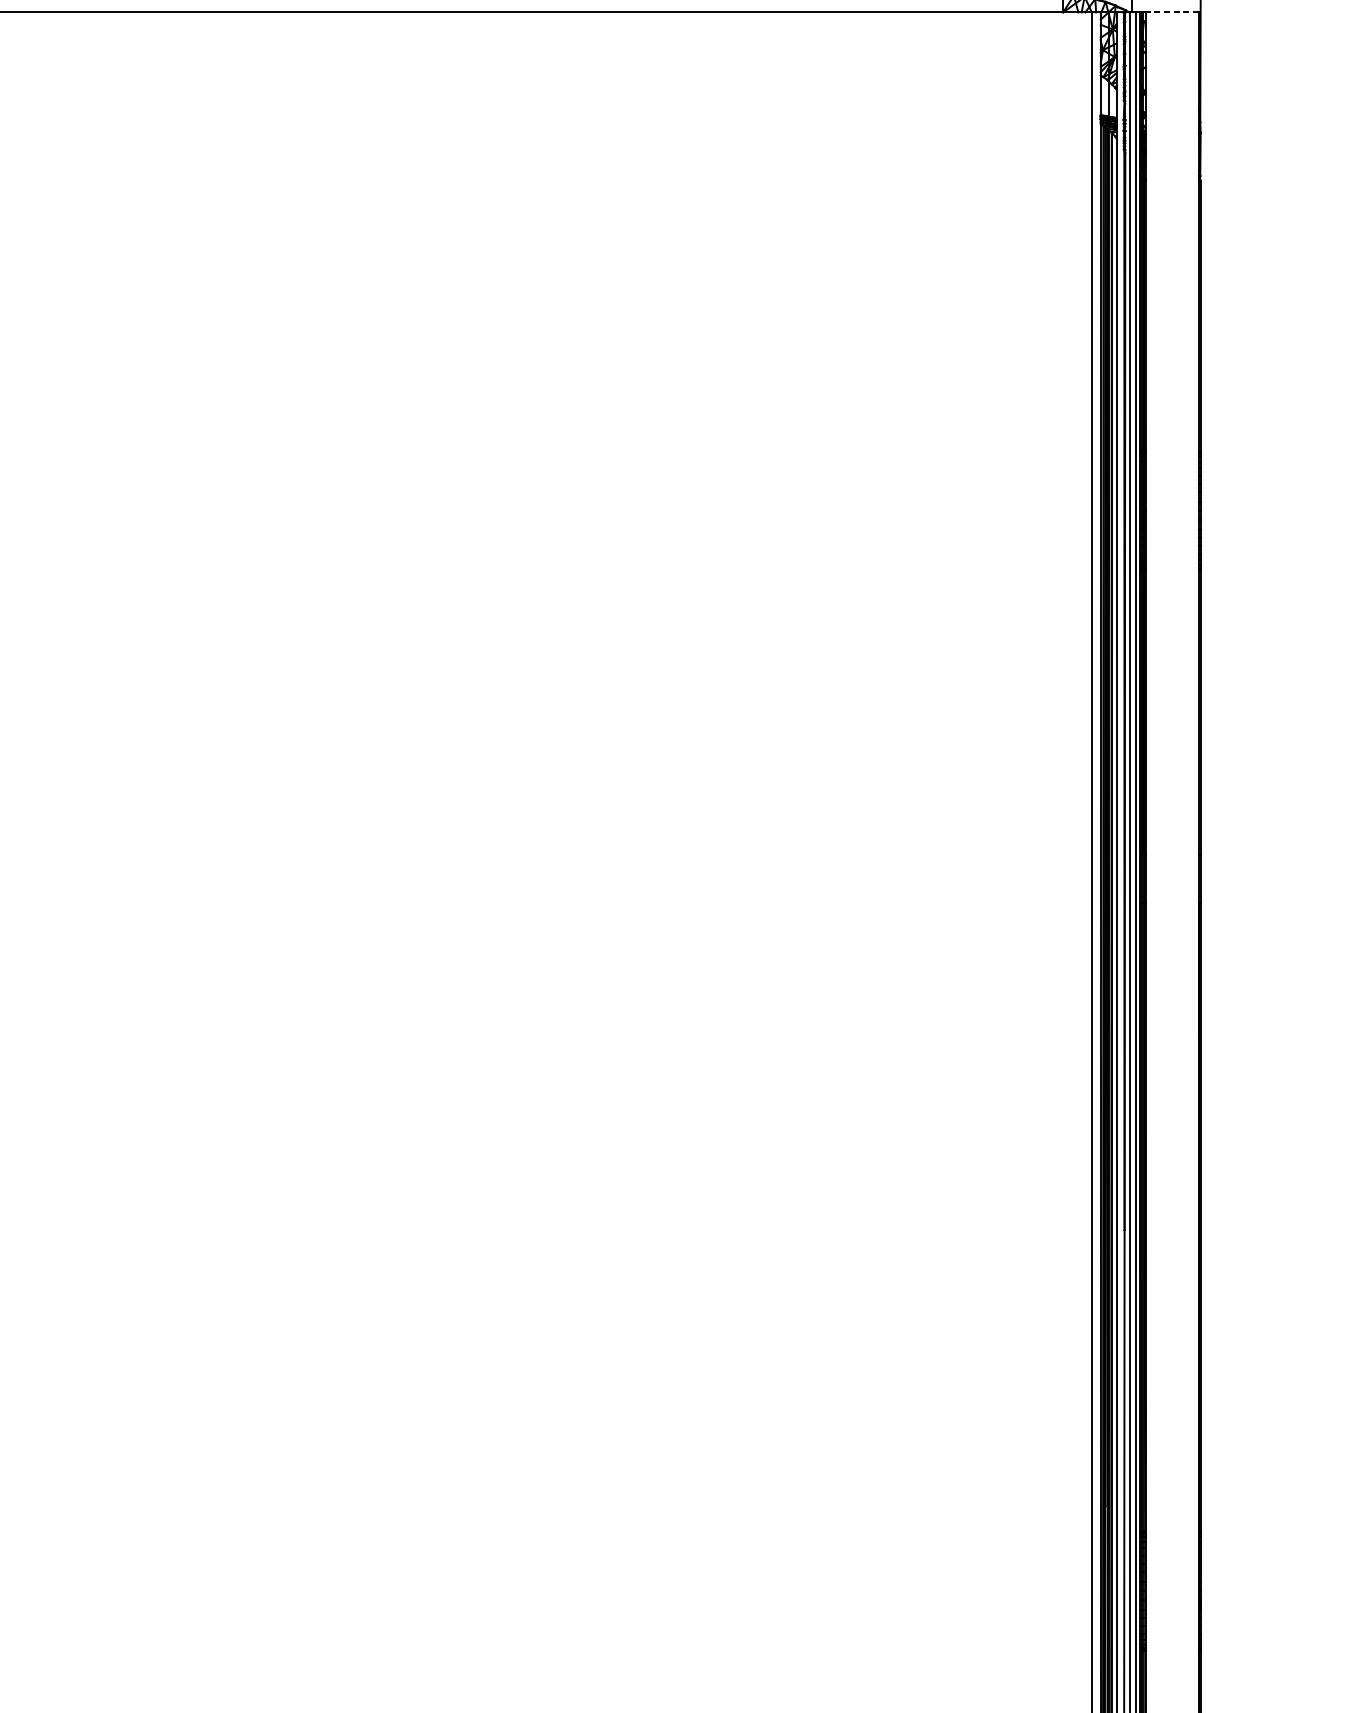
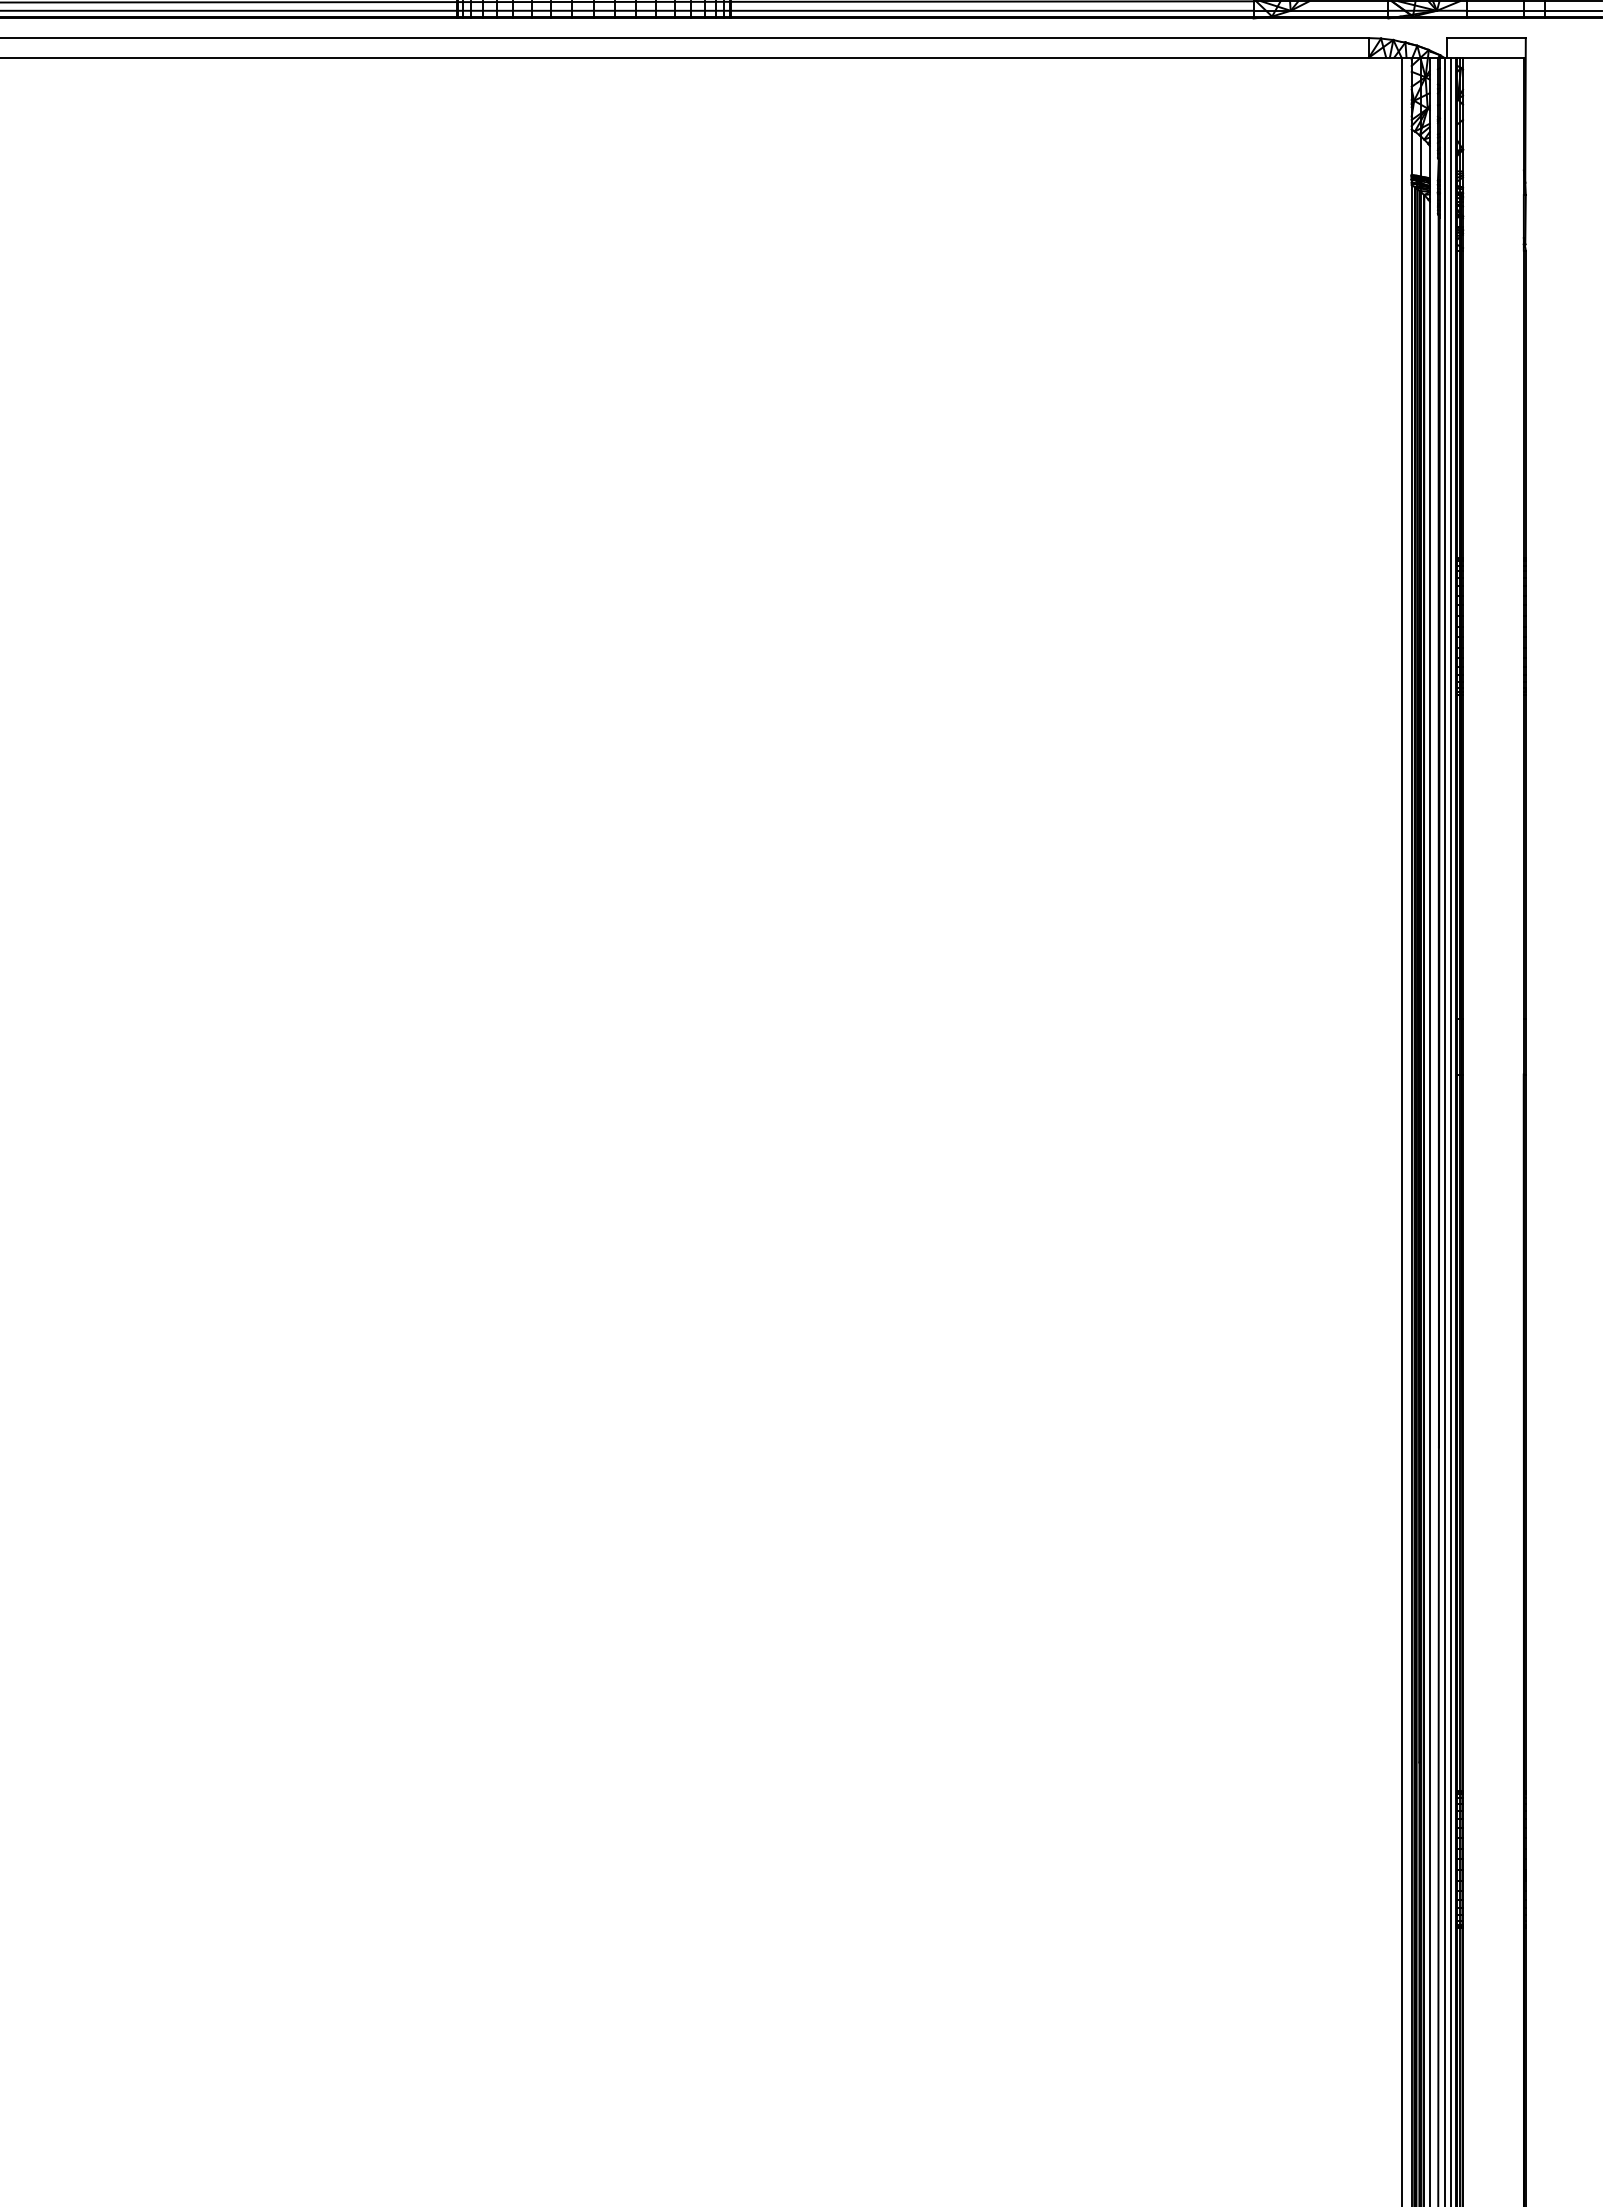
line: (1171, 12) -> (1492, 57), dashed -> solid

